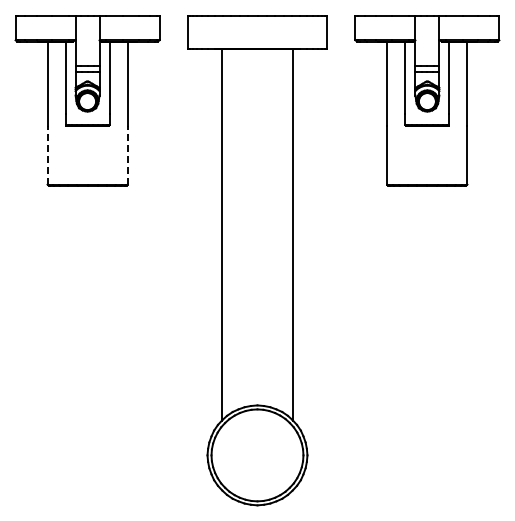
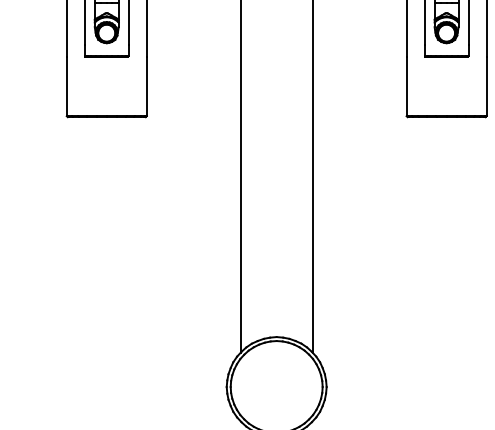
line: (47, 155) -> (66, 87), dashed -> solid
line: (127, 155) -> (146, 87), dashed -> solid

